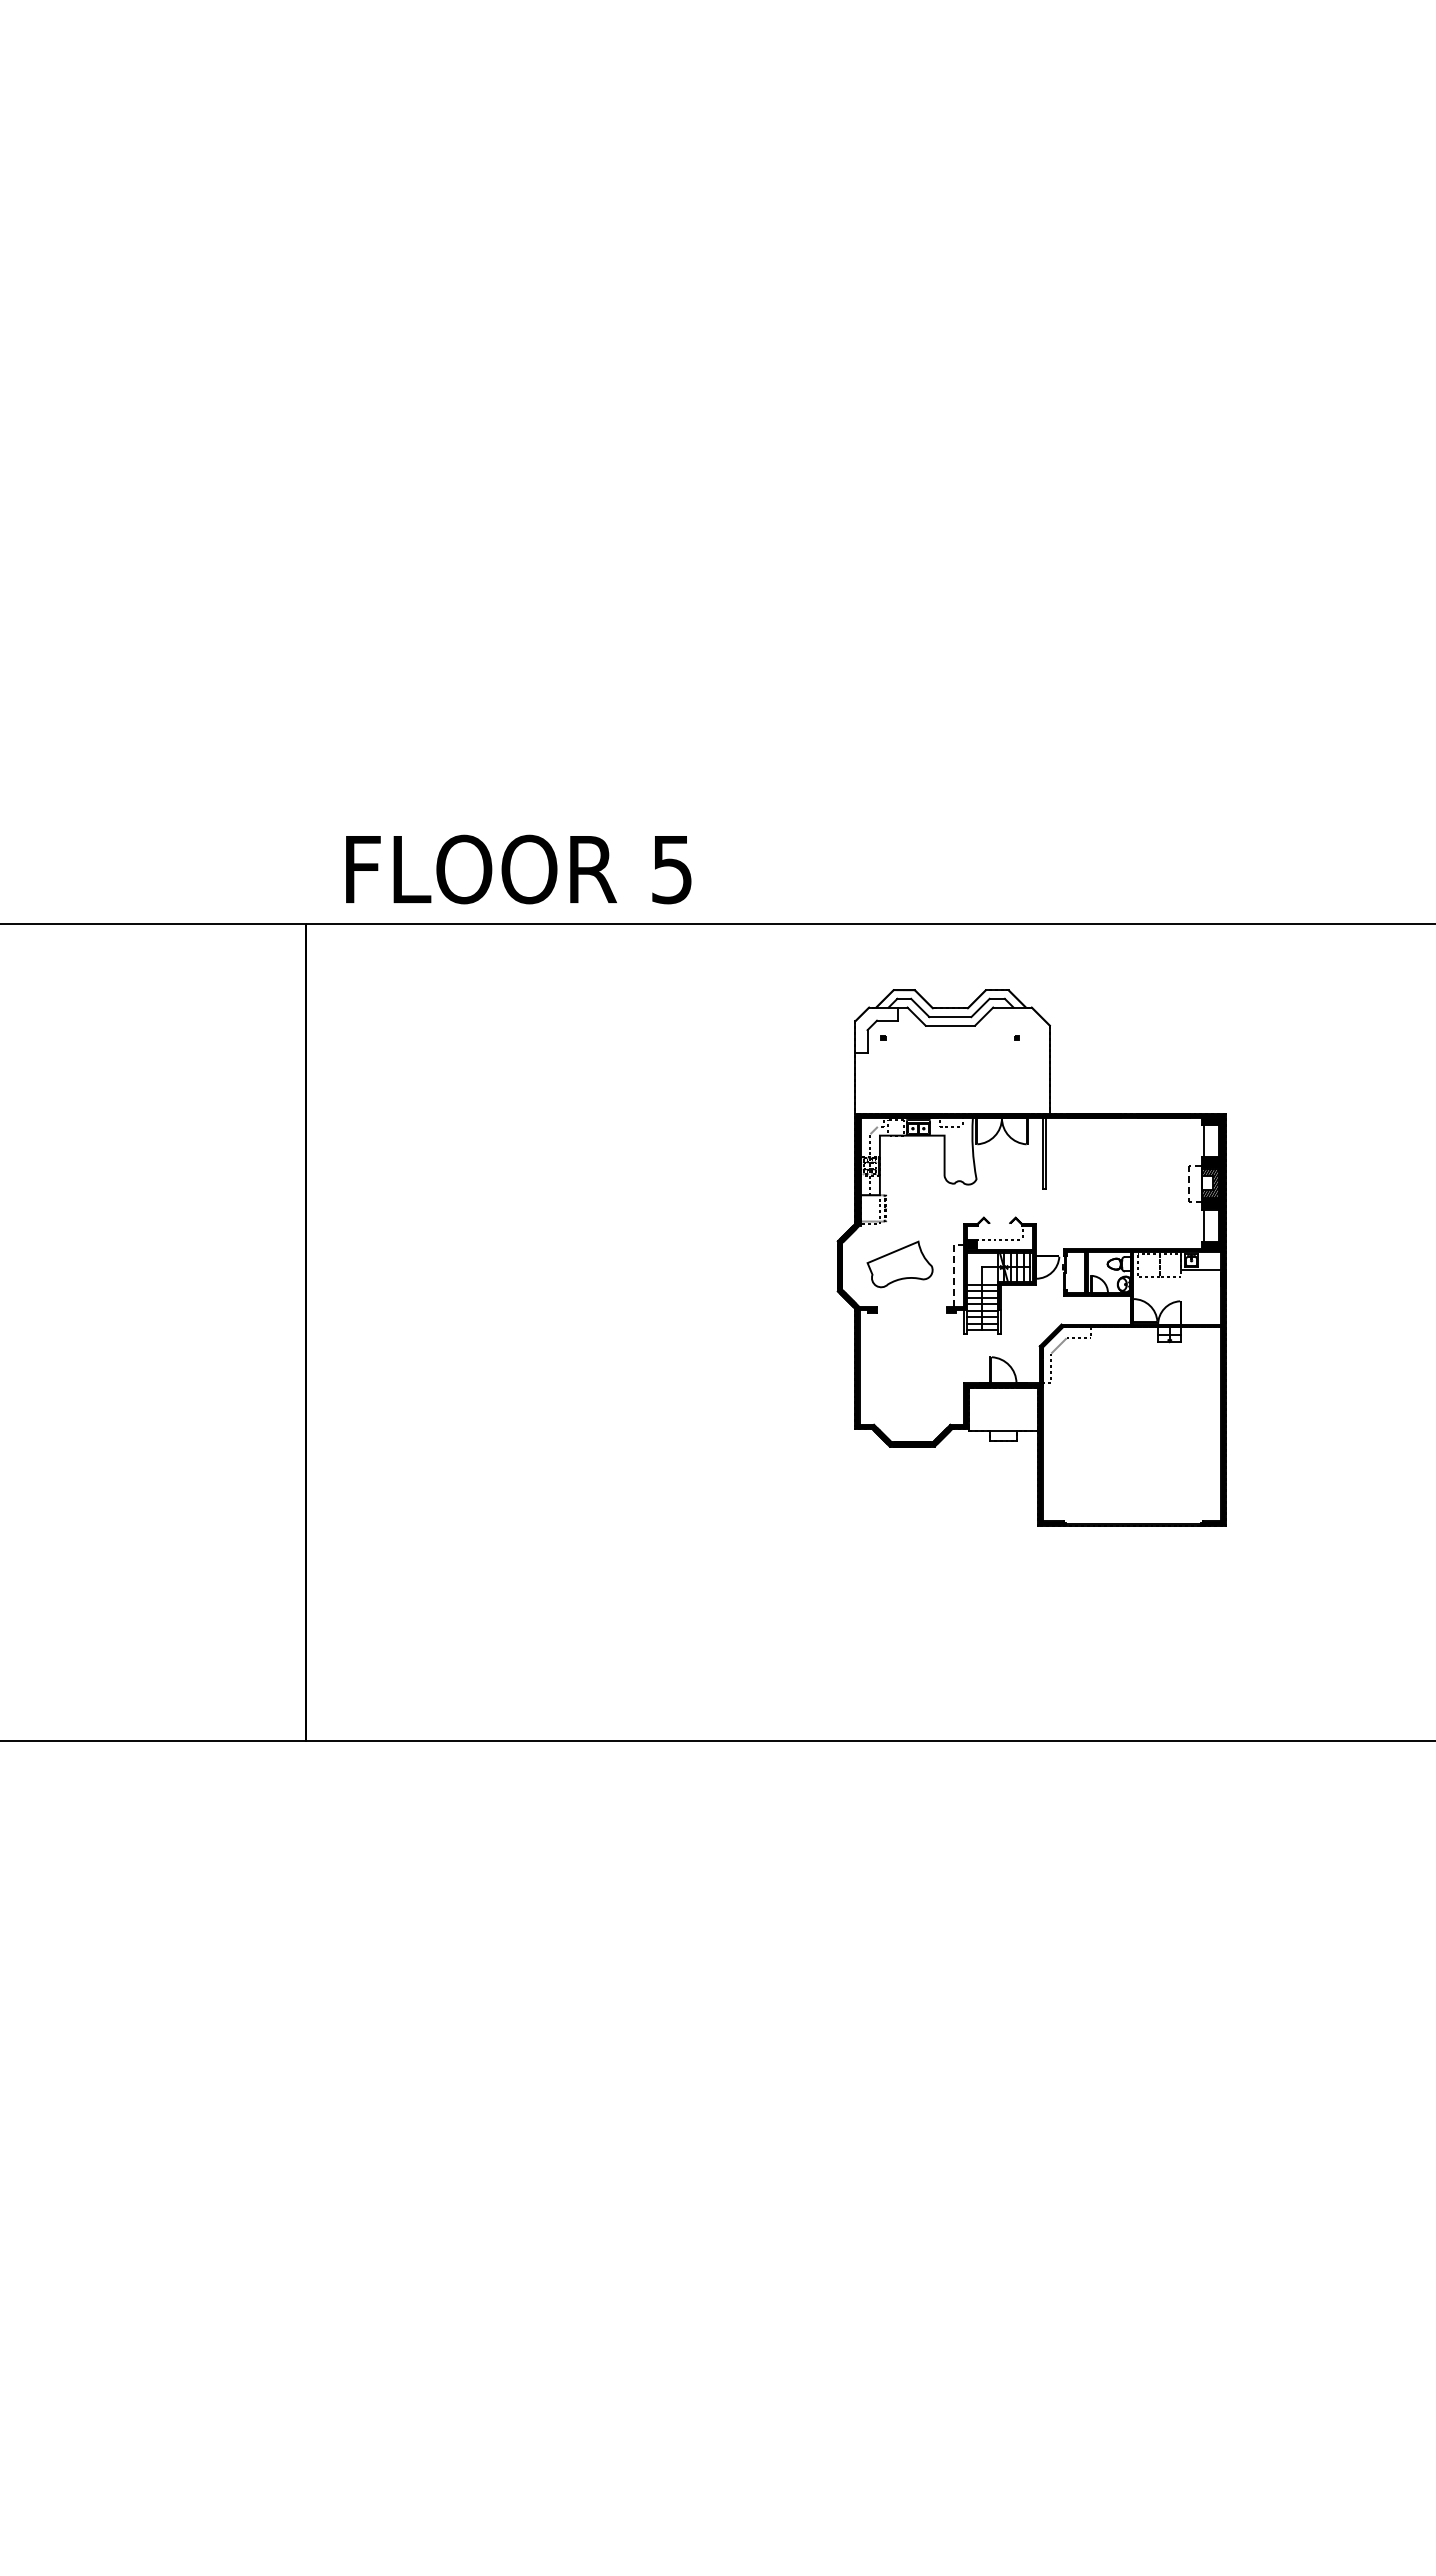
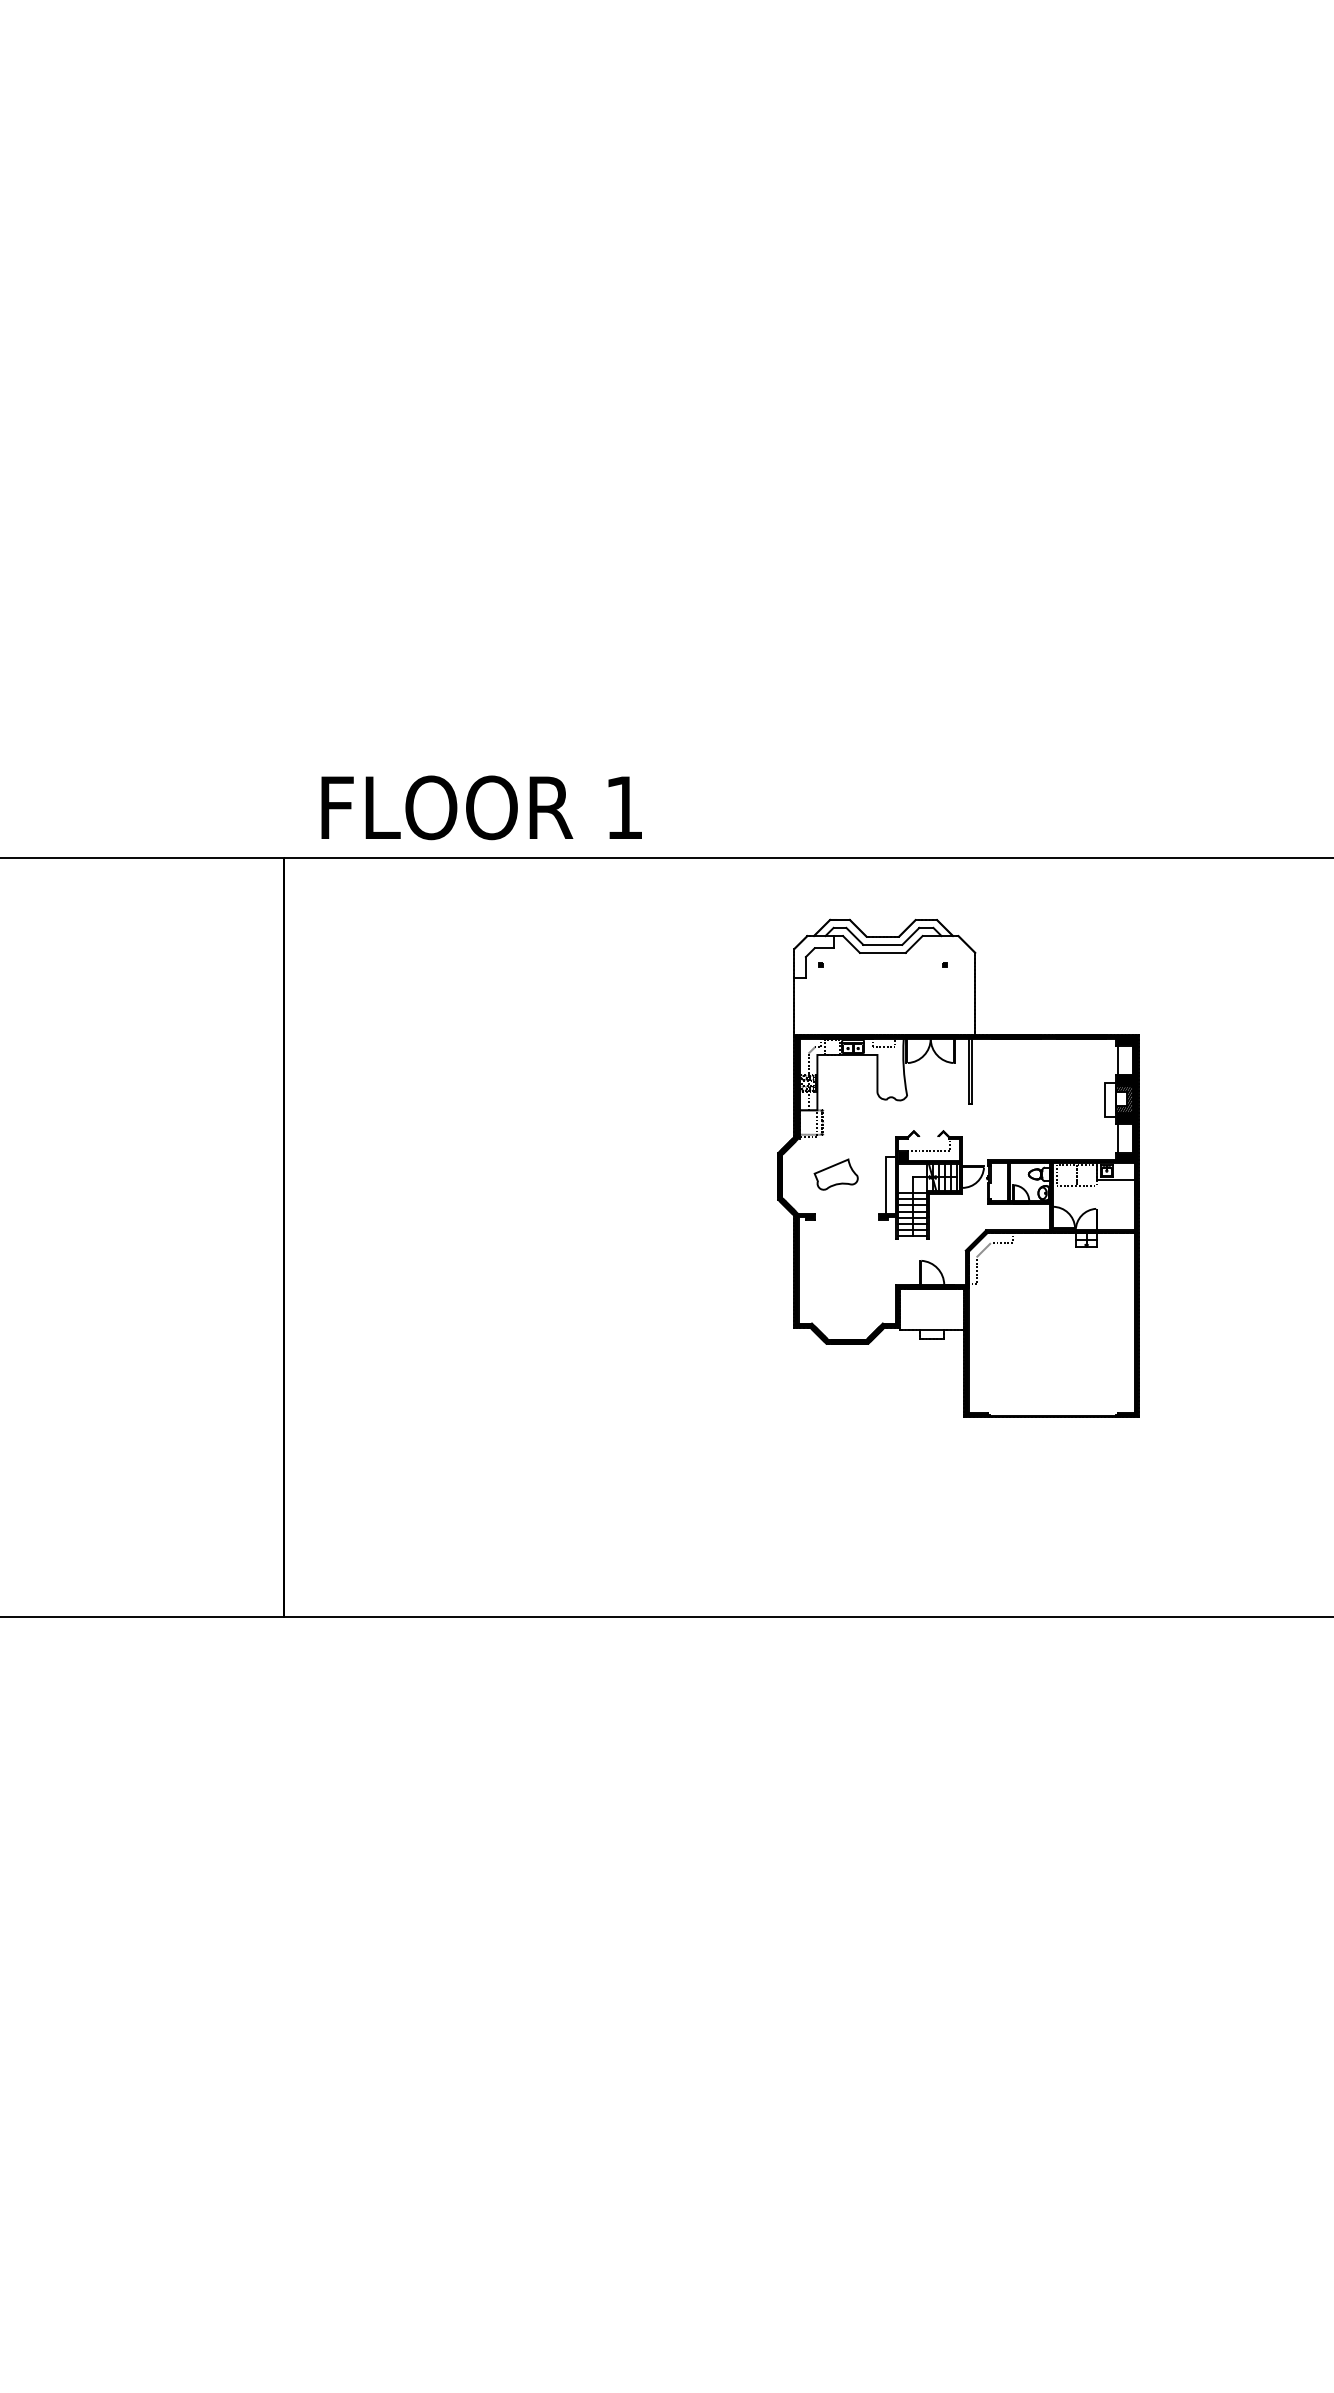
text: (671, 870) -> (623, 808), 5 -> 1
line: (1189, 1184) -> (1104, 1100), dashed -> solid
part: (900, 1264) -> (836, 1174), size x0.71
line: (954, 1270) -> (886, 1180), dashed -> solid

